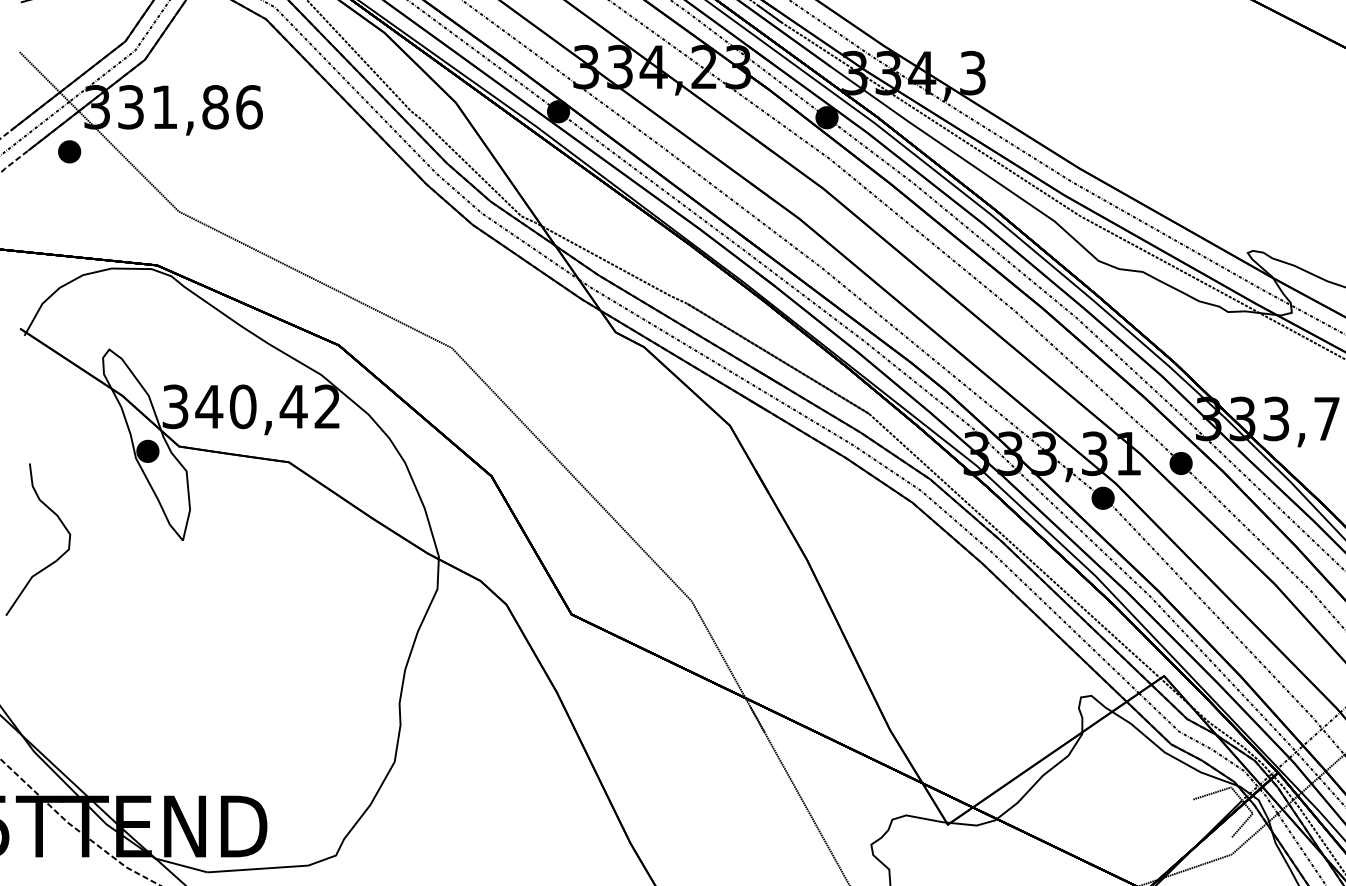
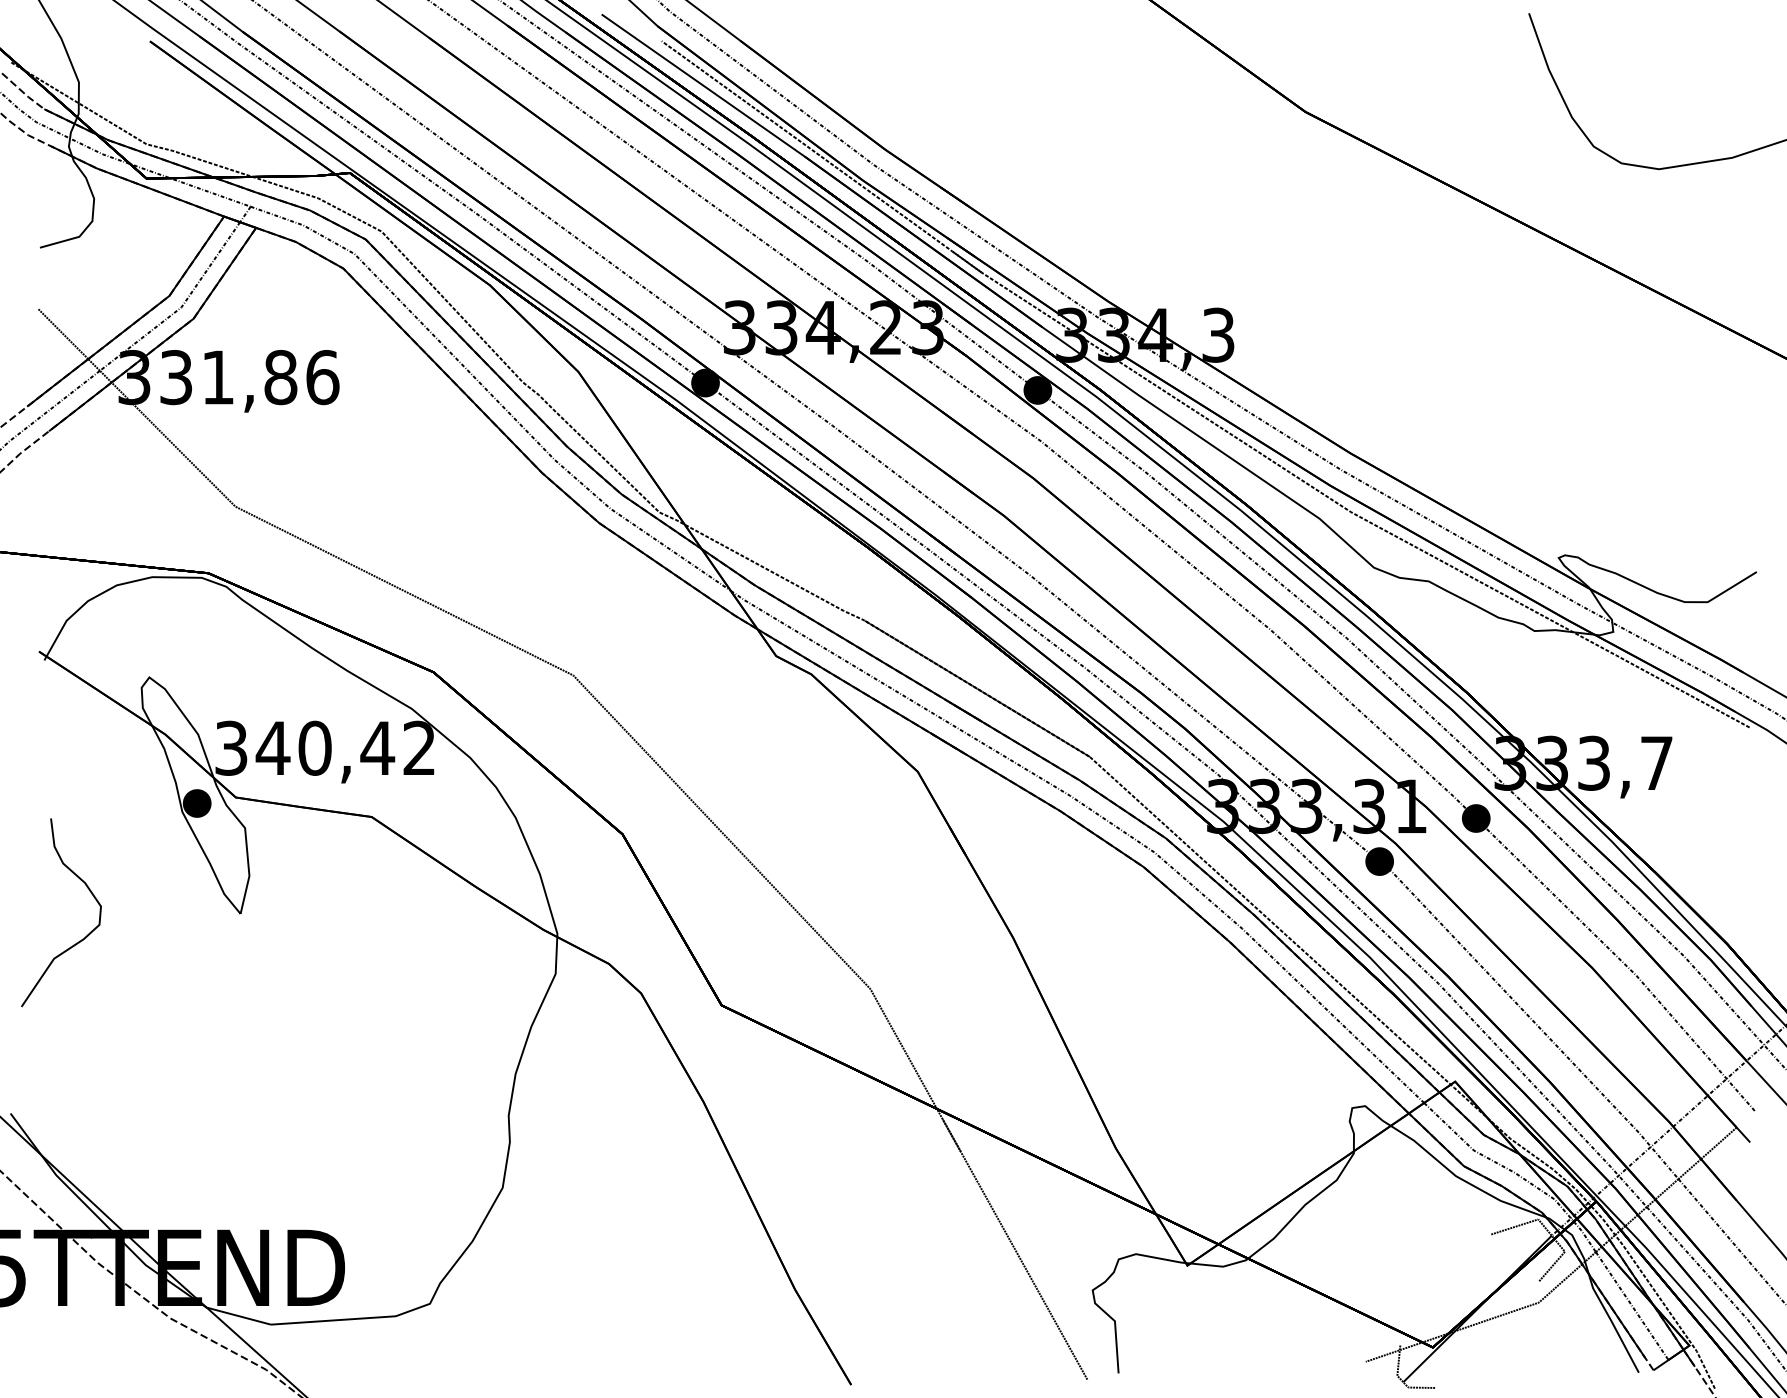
part: (69, 151) -> (100, 432), removed

